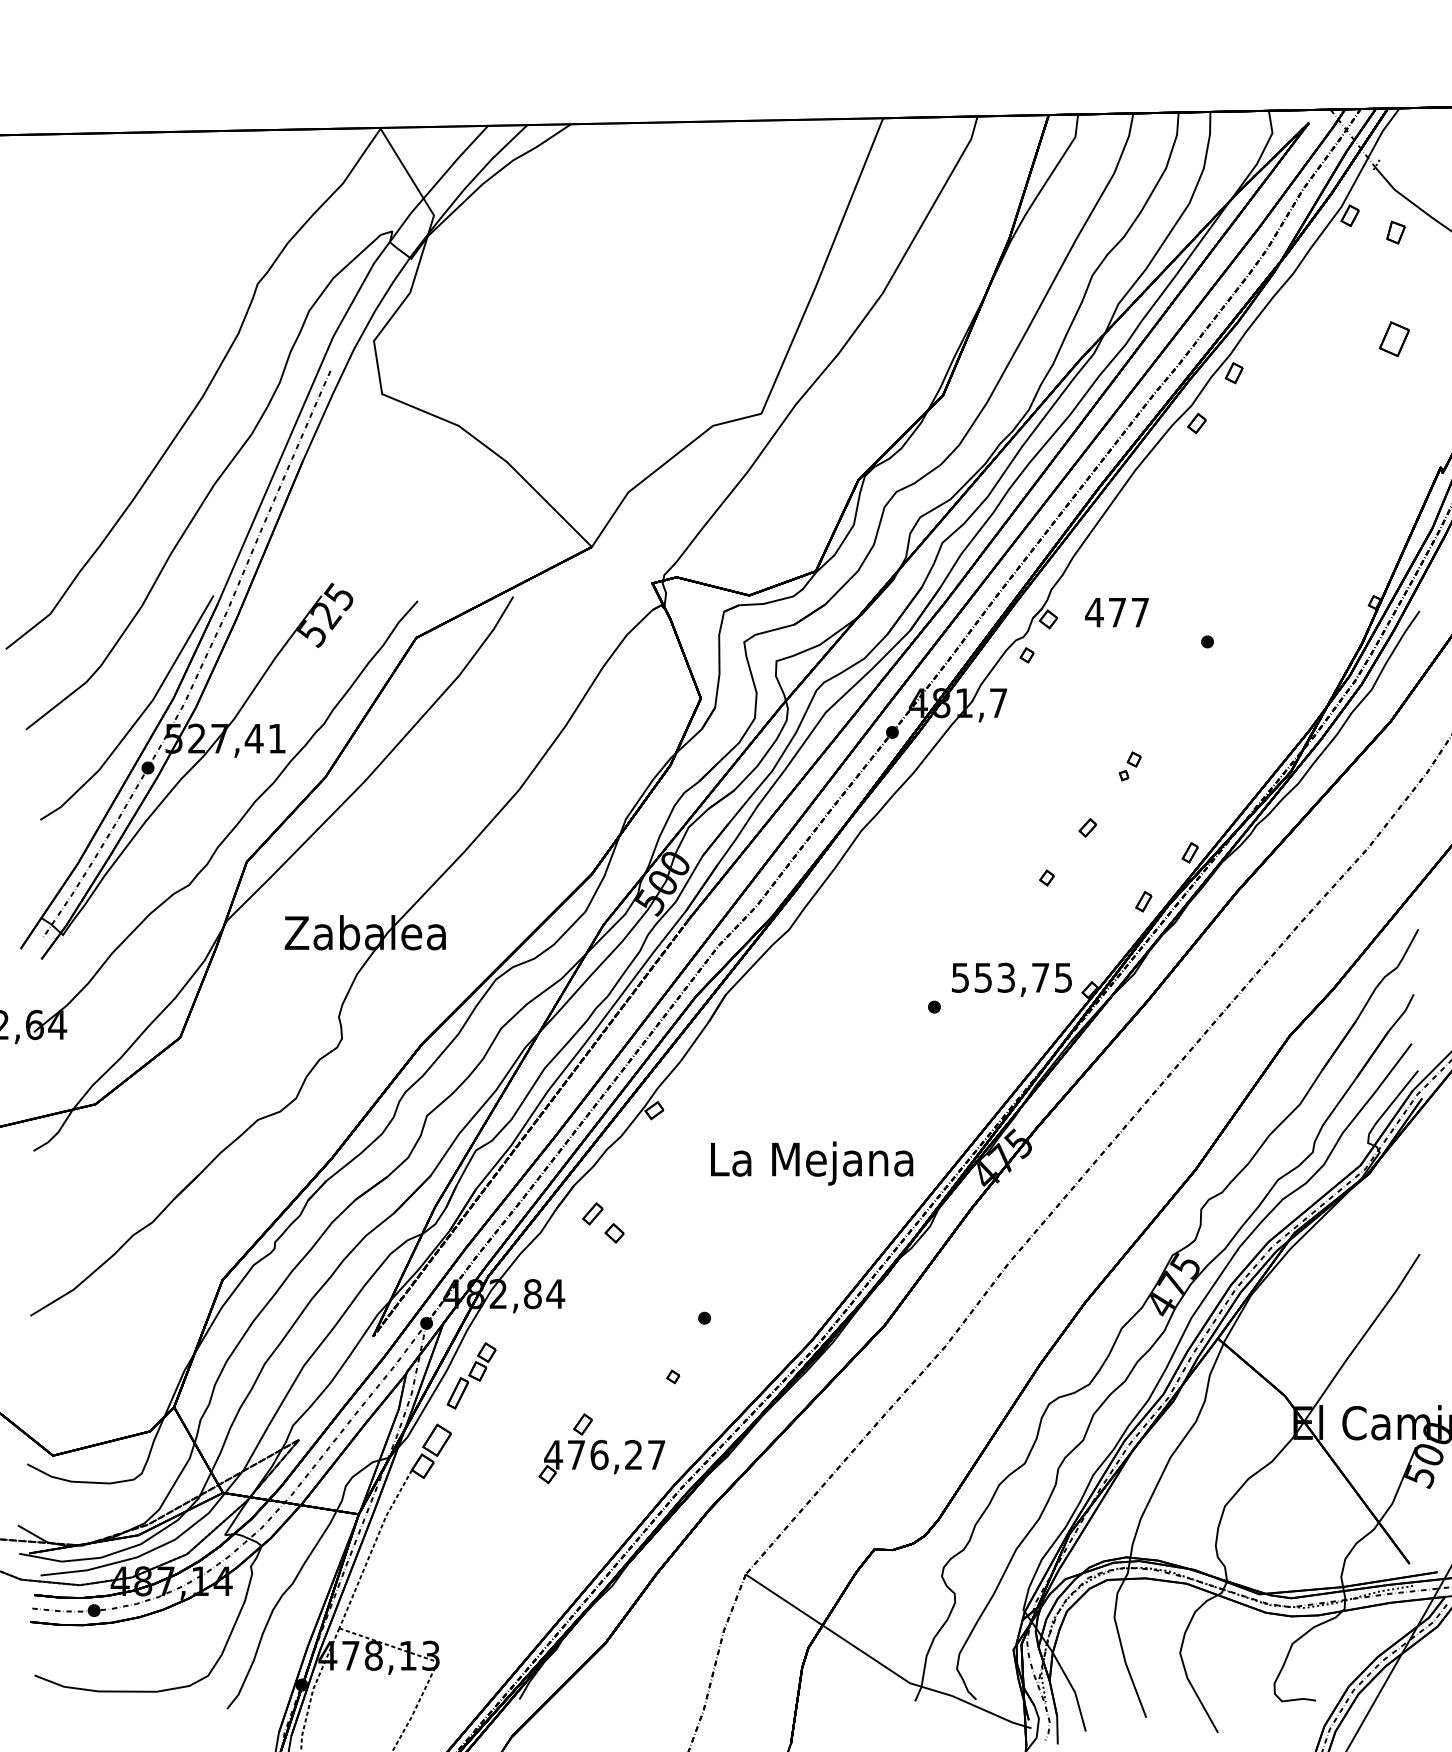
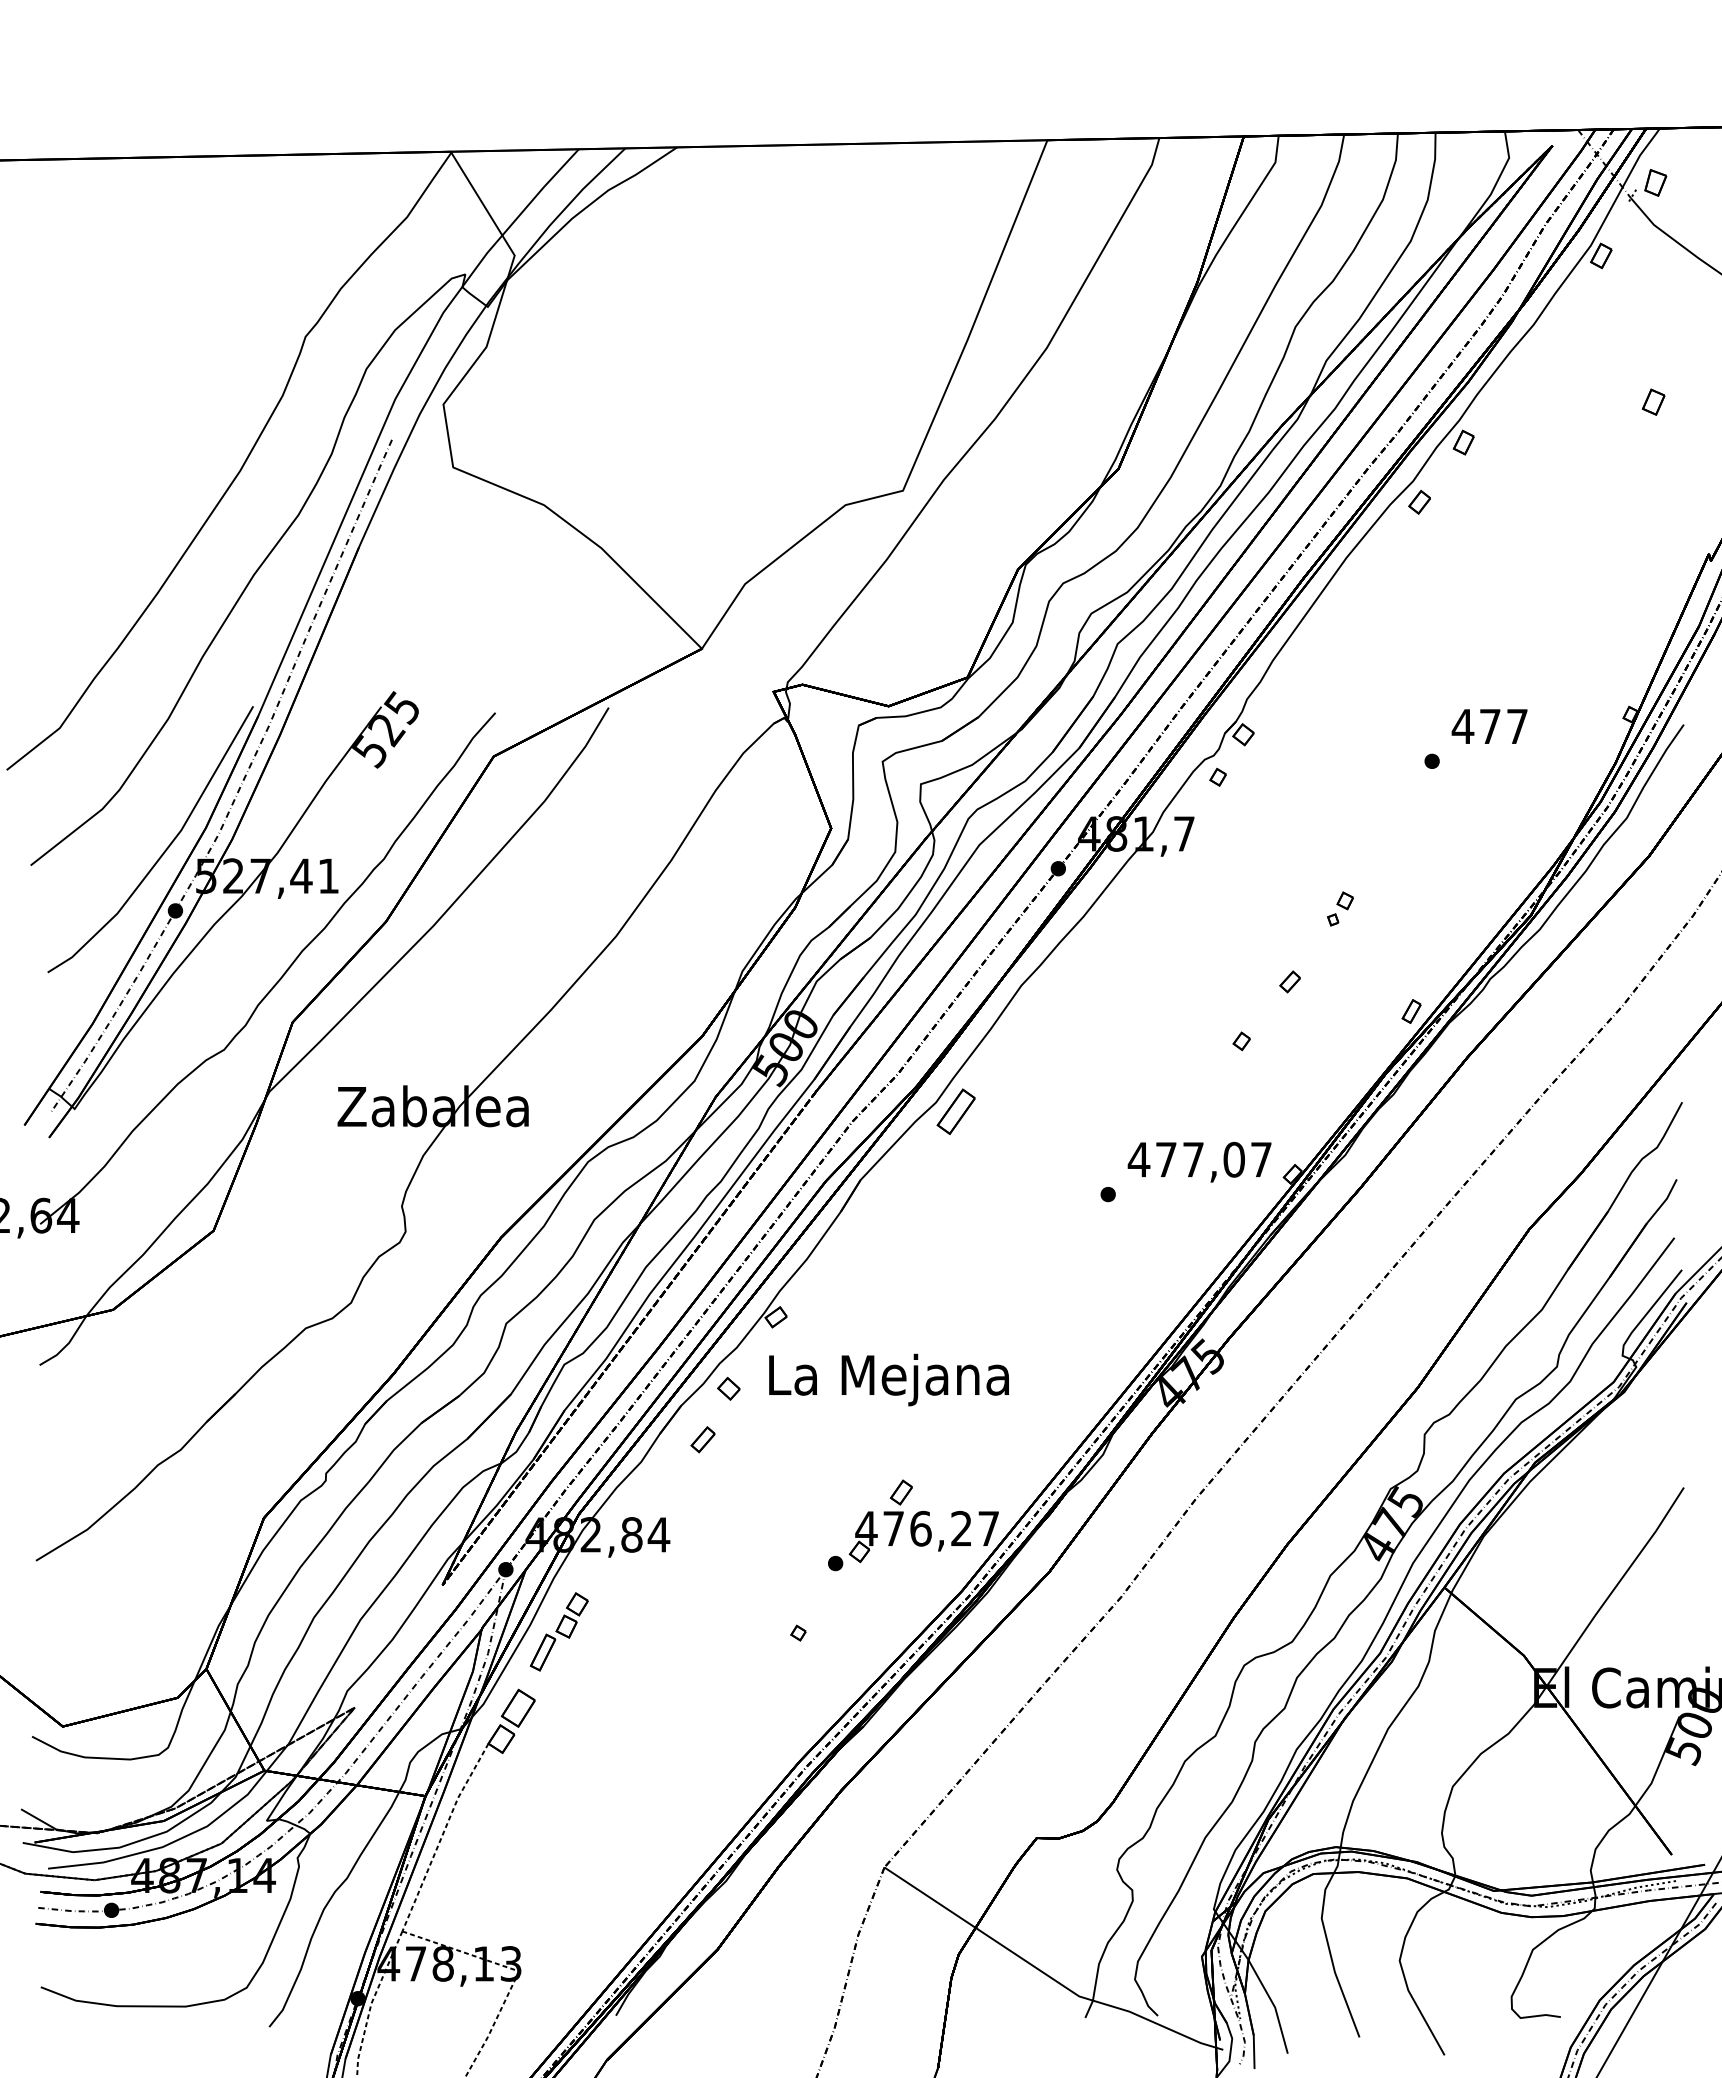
part: (1395, 232) -> (1655, 182), moved
part: (1394, 338) -> (1653, 401), size x0.62
text: (1116, 612) -> (1489, 726), moved
part: (1143, 901) -> (1356, 1069), removed
part: (805, 937) -> (955, 1111), added
text: (1011, 977) -> (1199, 1159), 553,75 -> 477,07
text: (811, 1163) -> (888, 1379), moved
part: (614, 1233) -> (728, 1388), moved
part: (601, 1448) -> (923, 1521), moved

